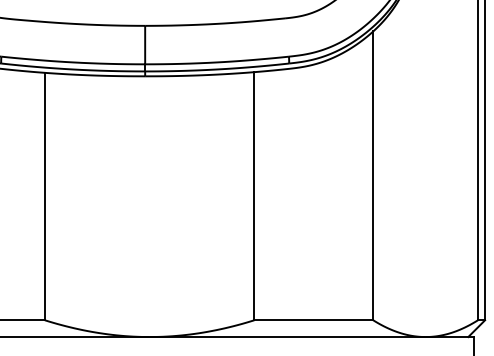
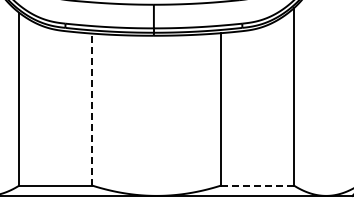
line: (45, 196) -> (92, 109), solid -> dashed
line: (313, 320) -> (257, 185), solid -> dashed

